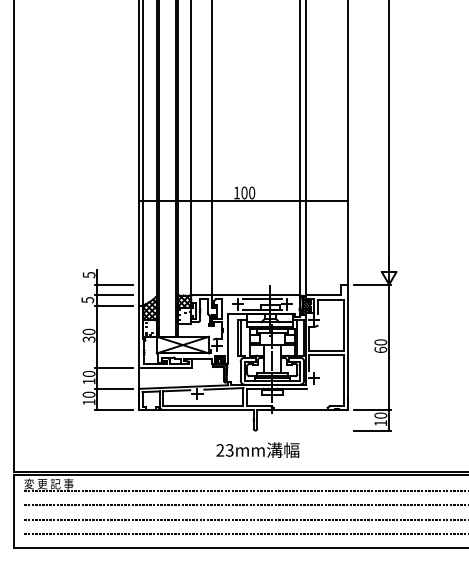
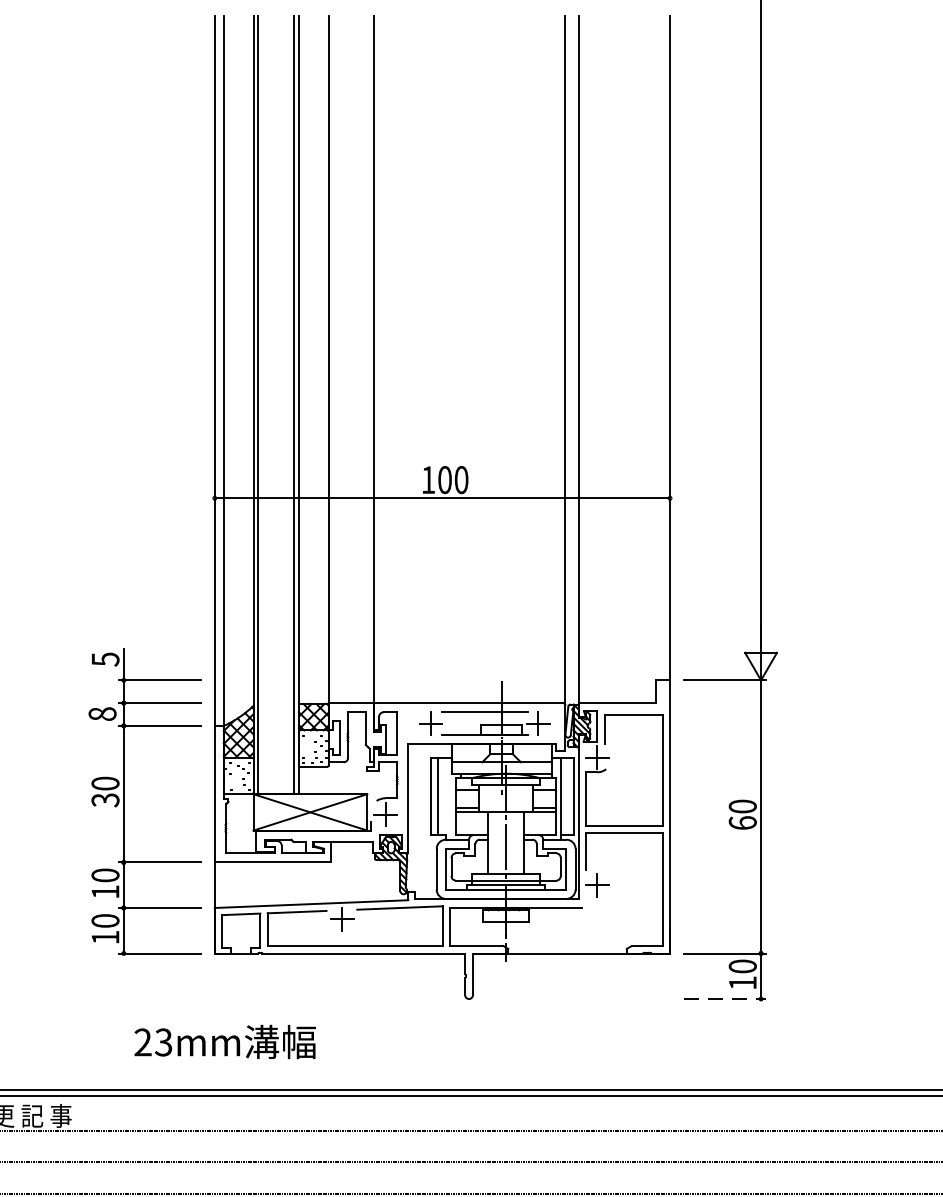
text: (87, 300) -> (101, 714), 5 -> 8
line: (372, 430) -> (724, 998), solid -> dashed
text: (257, 449) -> (224, 1040), moved

